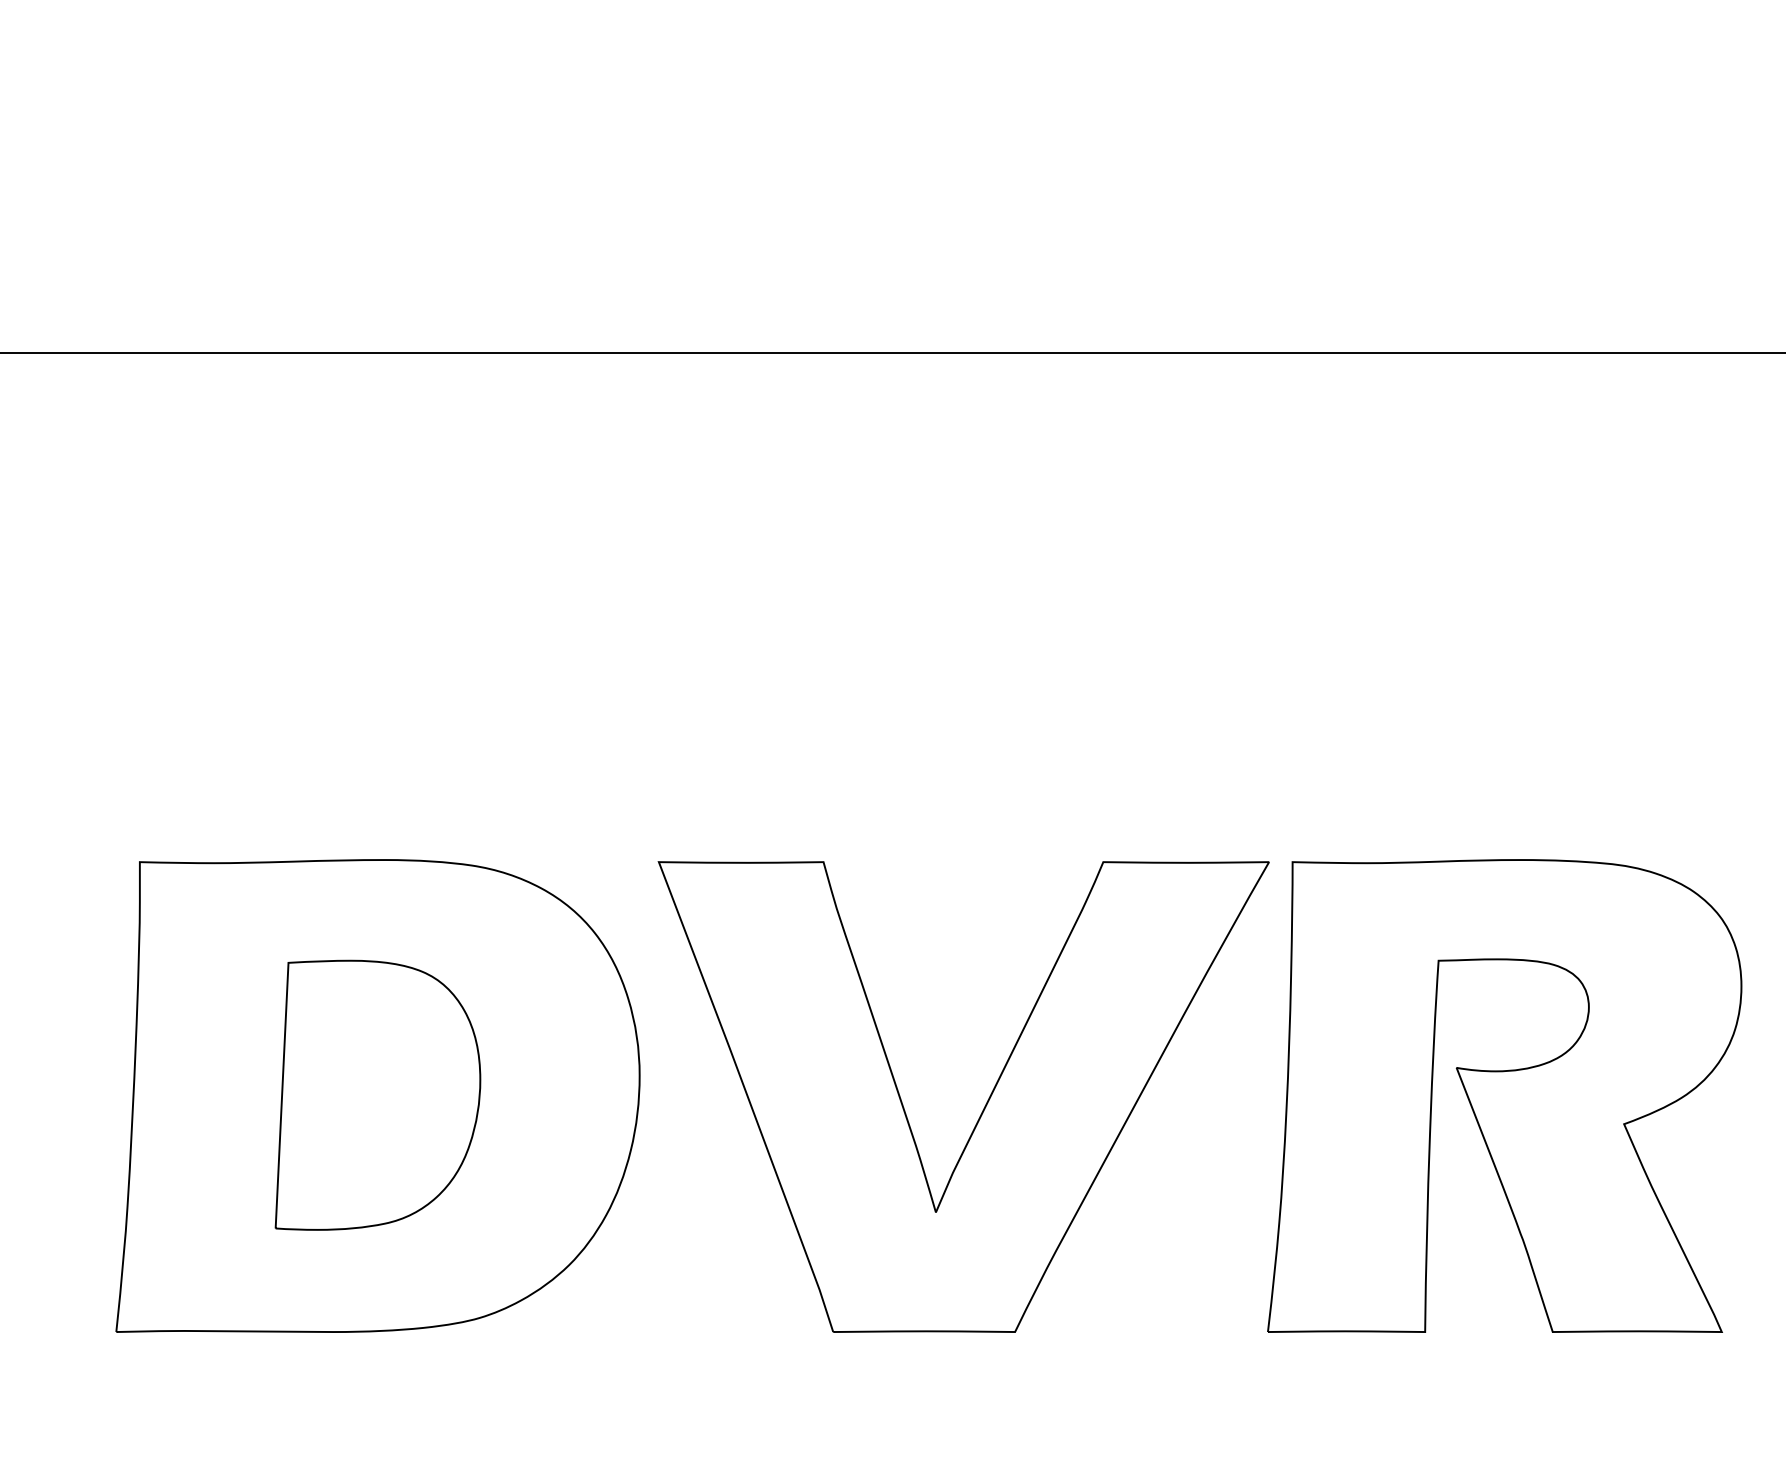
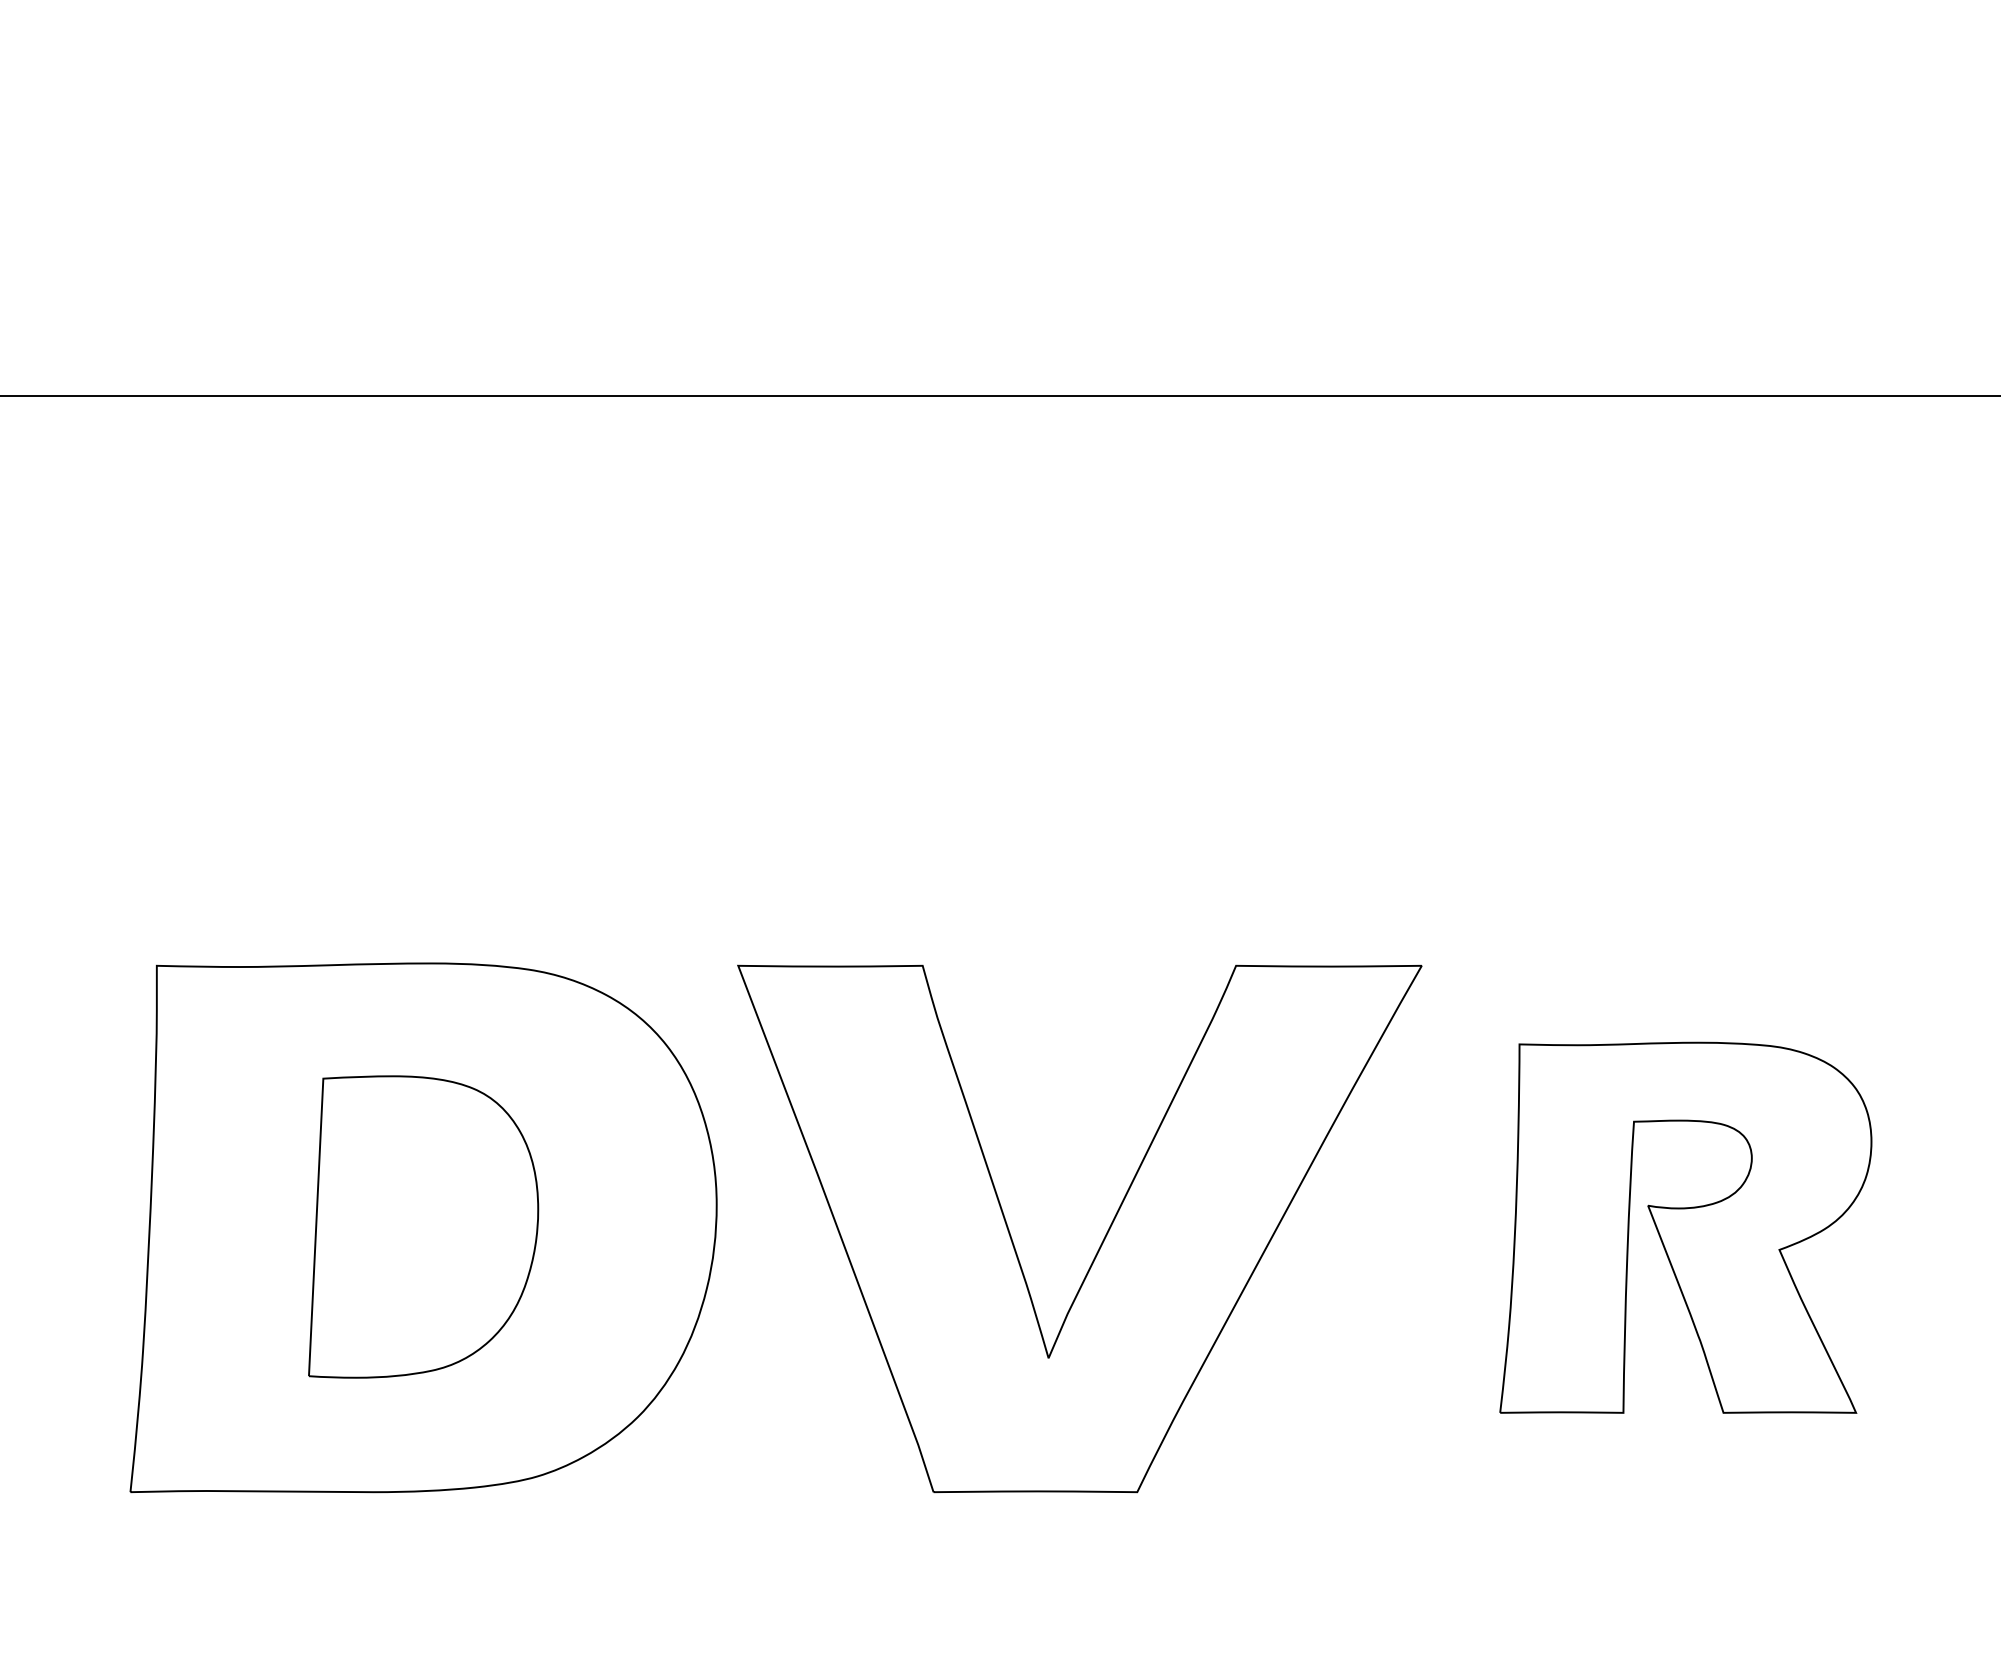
part: (1504, 1095) -> (1685, 1227), size x0.7

